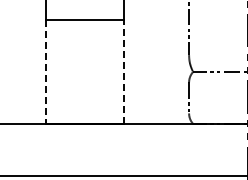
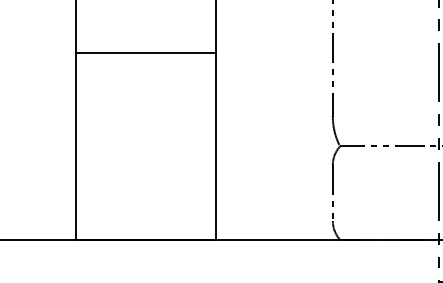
line: (124, 71) -> (216, 145), dashed -> solid
line: (45, 72) -> (75, 147), dashed -> solid

